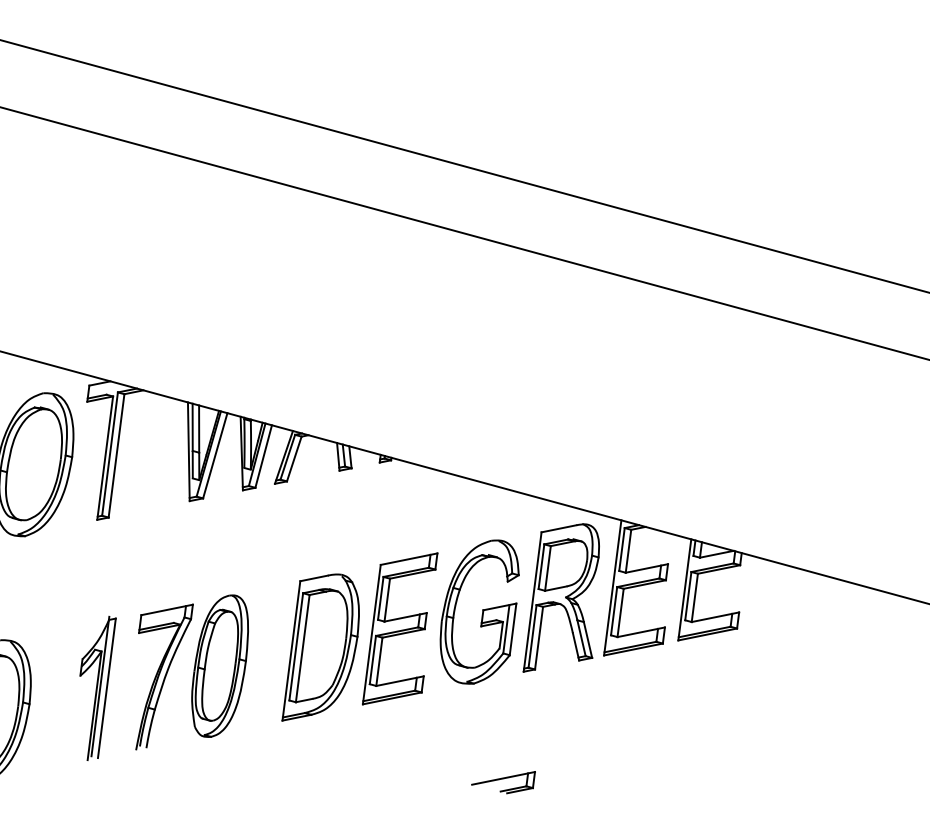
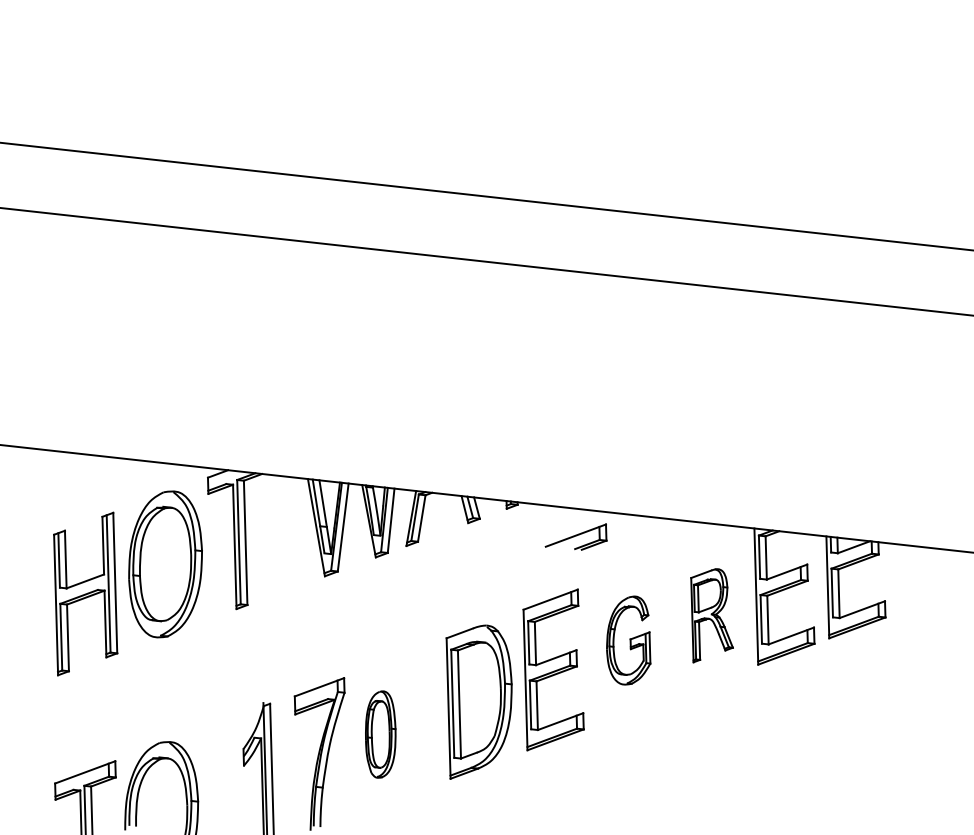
part: (565, 599) -> (711, 615), size x0.6
part: (479, 611) -> (628, 640), size x0.6
part: (220, 666) -> (380, 734), size x0.6
part: (503, 779) -> (575, 536), moved

